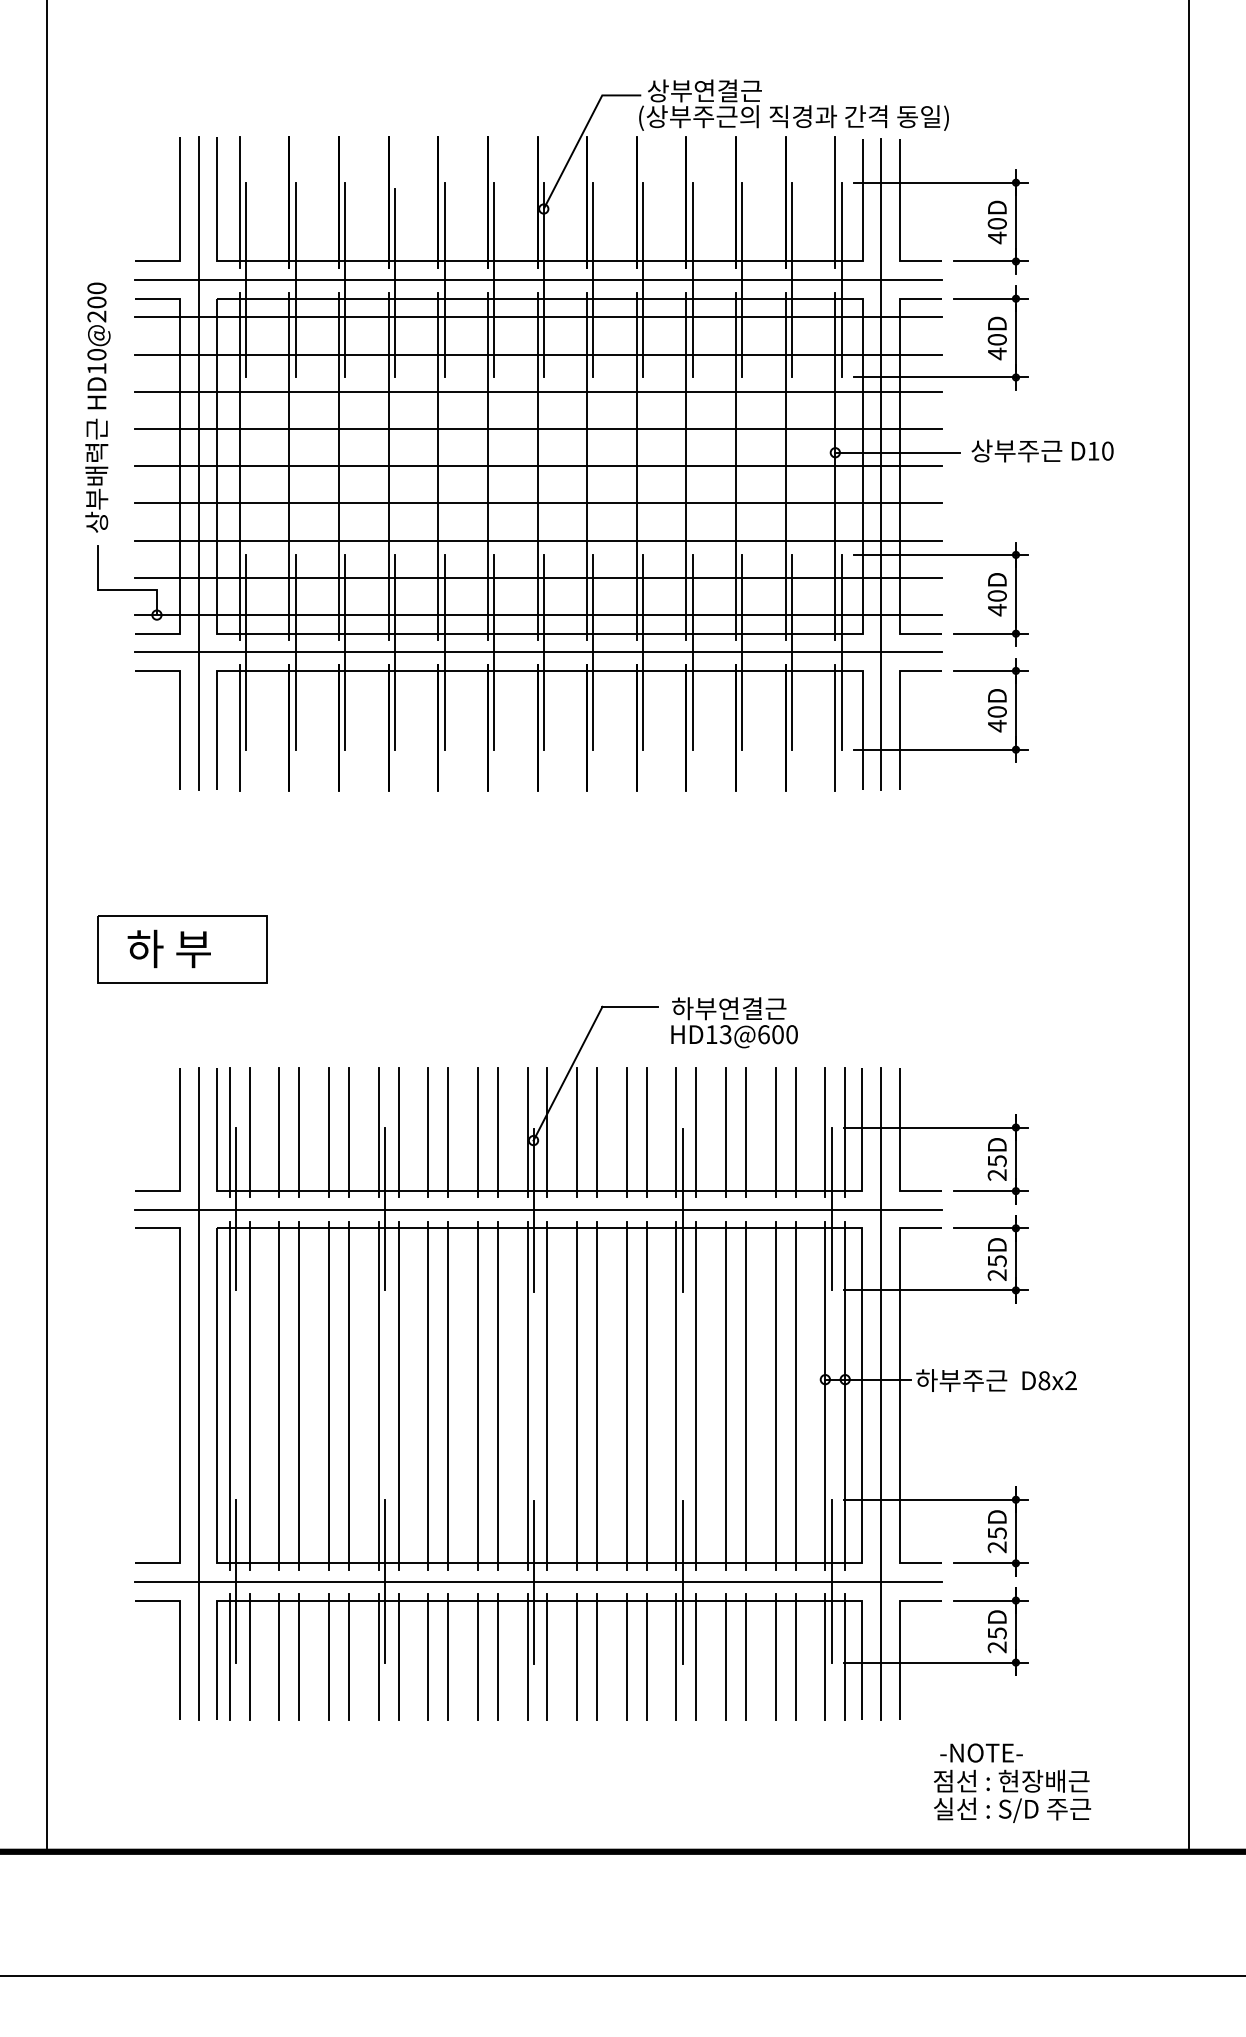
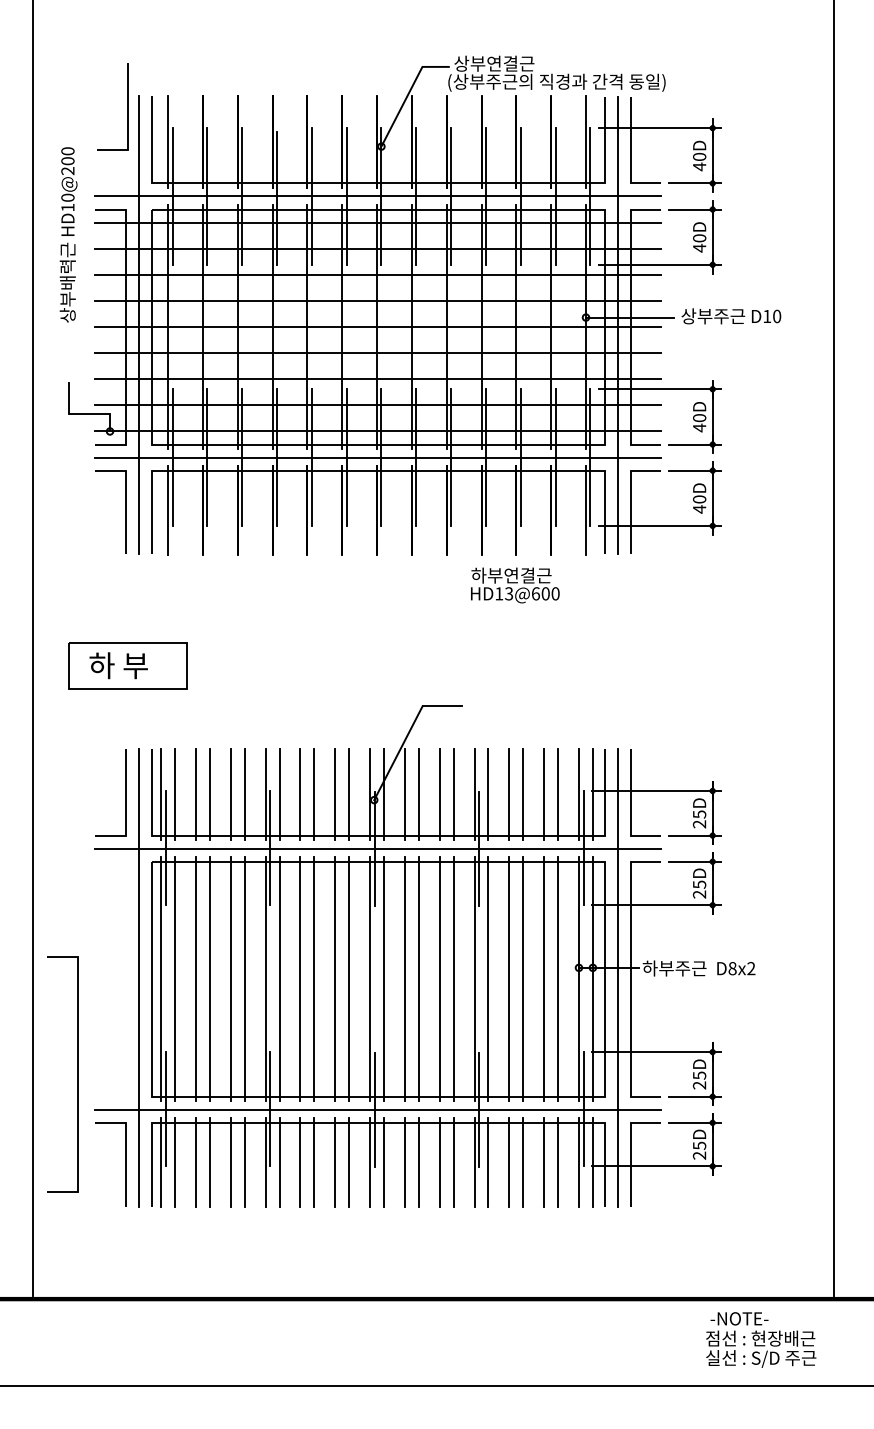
line: (178, 198) -> (127, 106), moved
text: (97, 407) -> (68, 234), moved
text: (734, 1022) -> (515, 585), moved
line: (178, 1396) -> (77, 1074), moved
text: (1012, 1782) -> (761, 1339), moved

